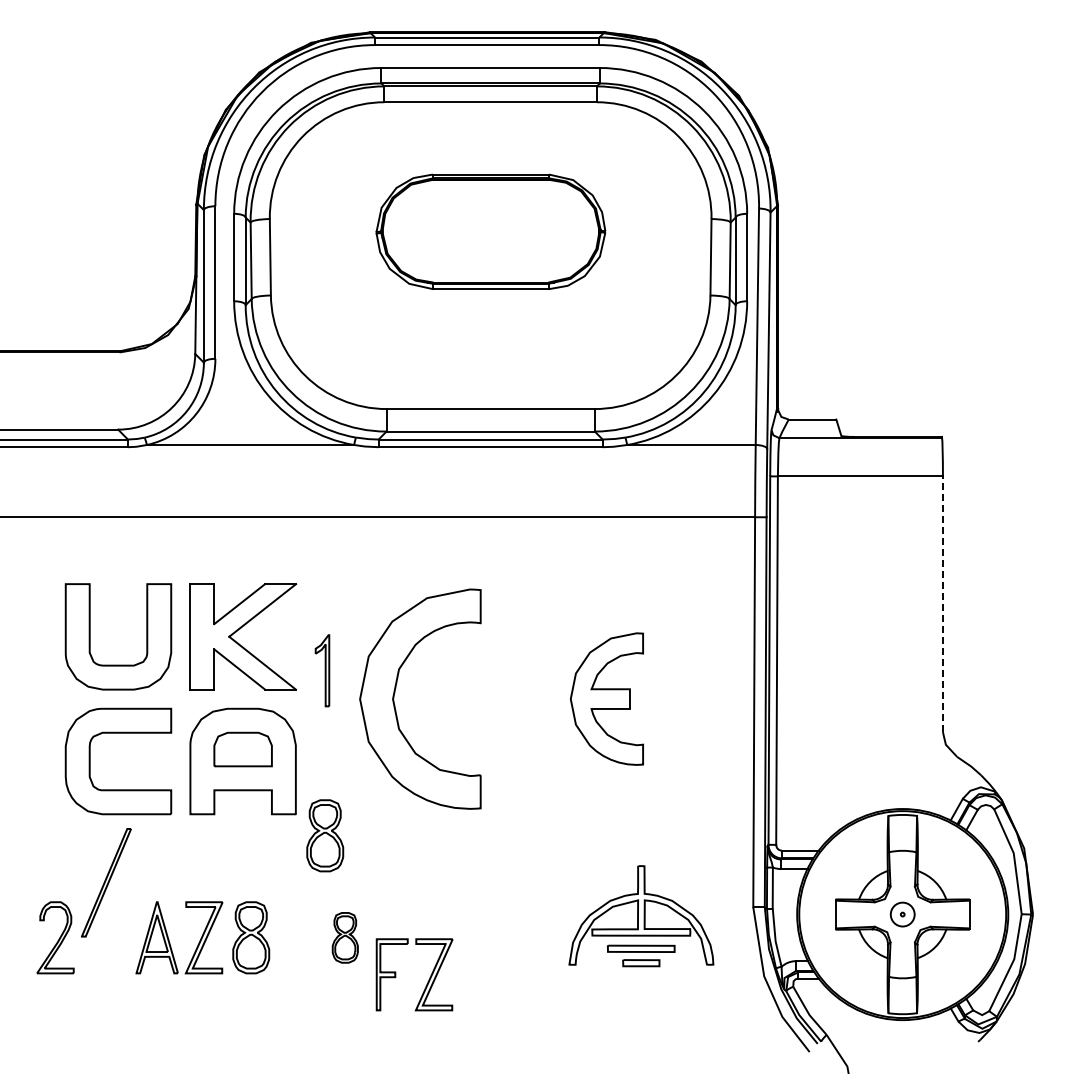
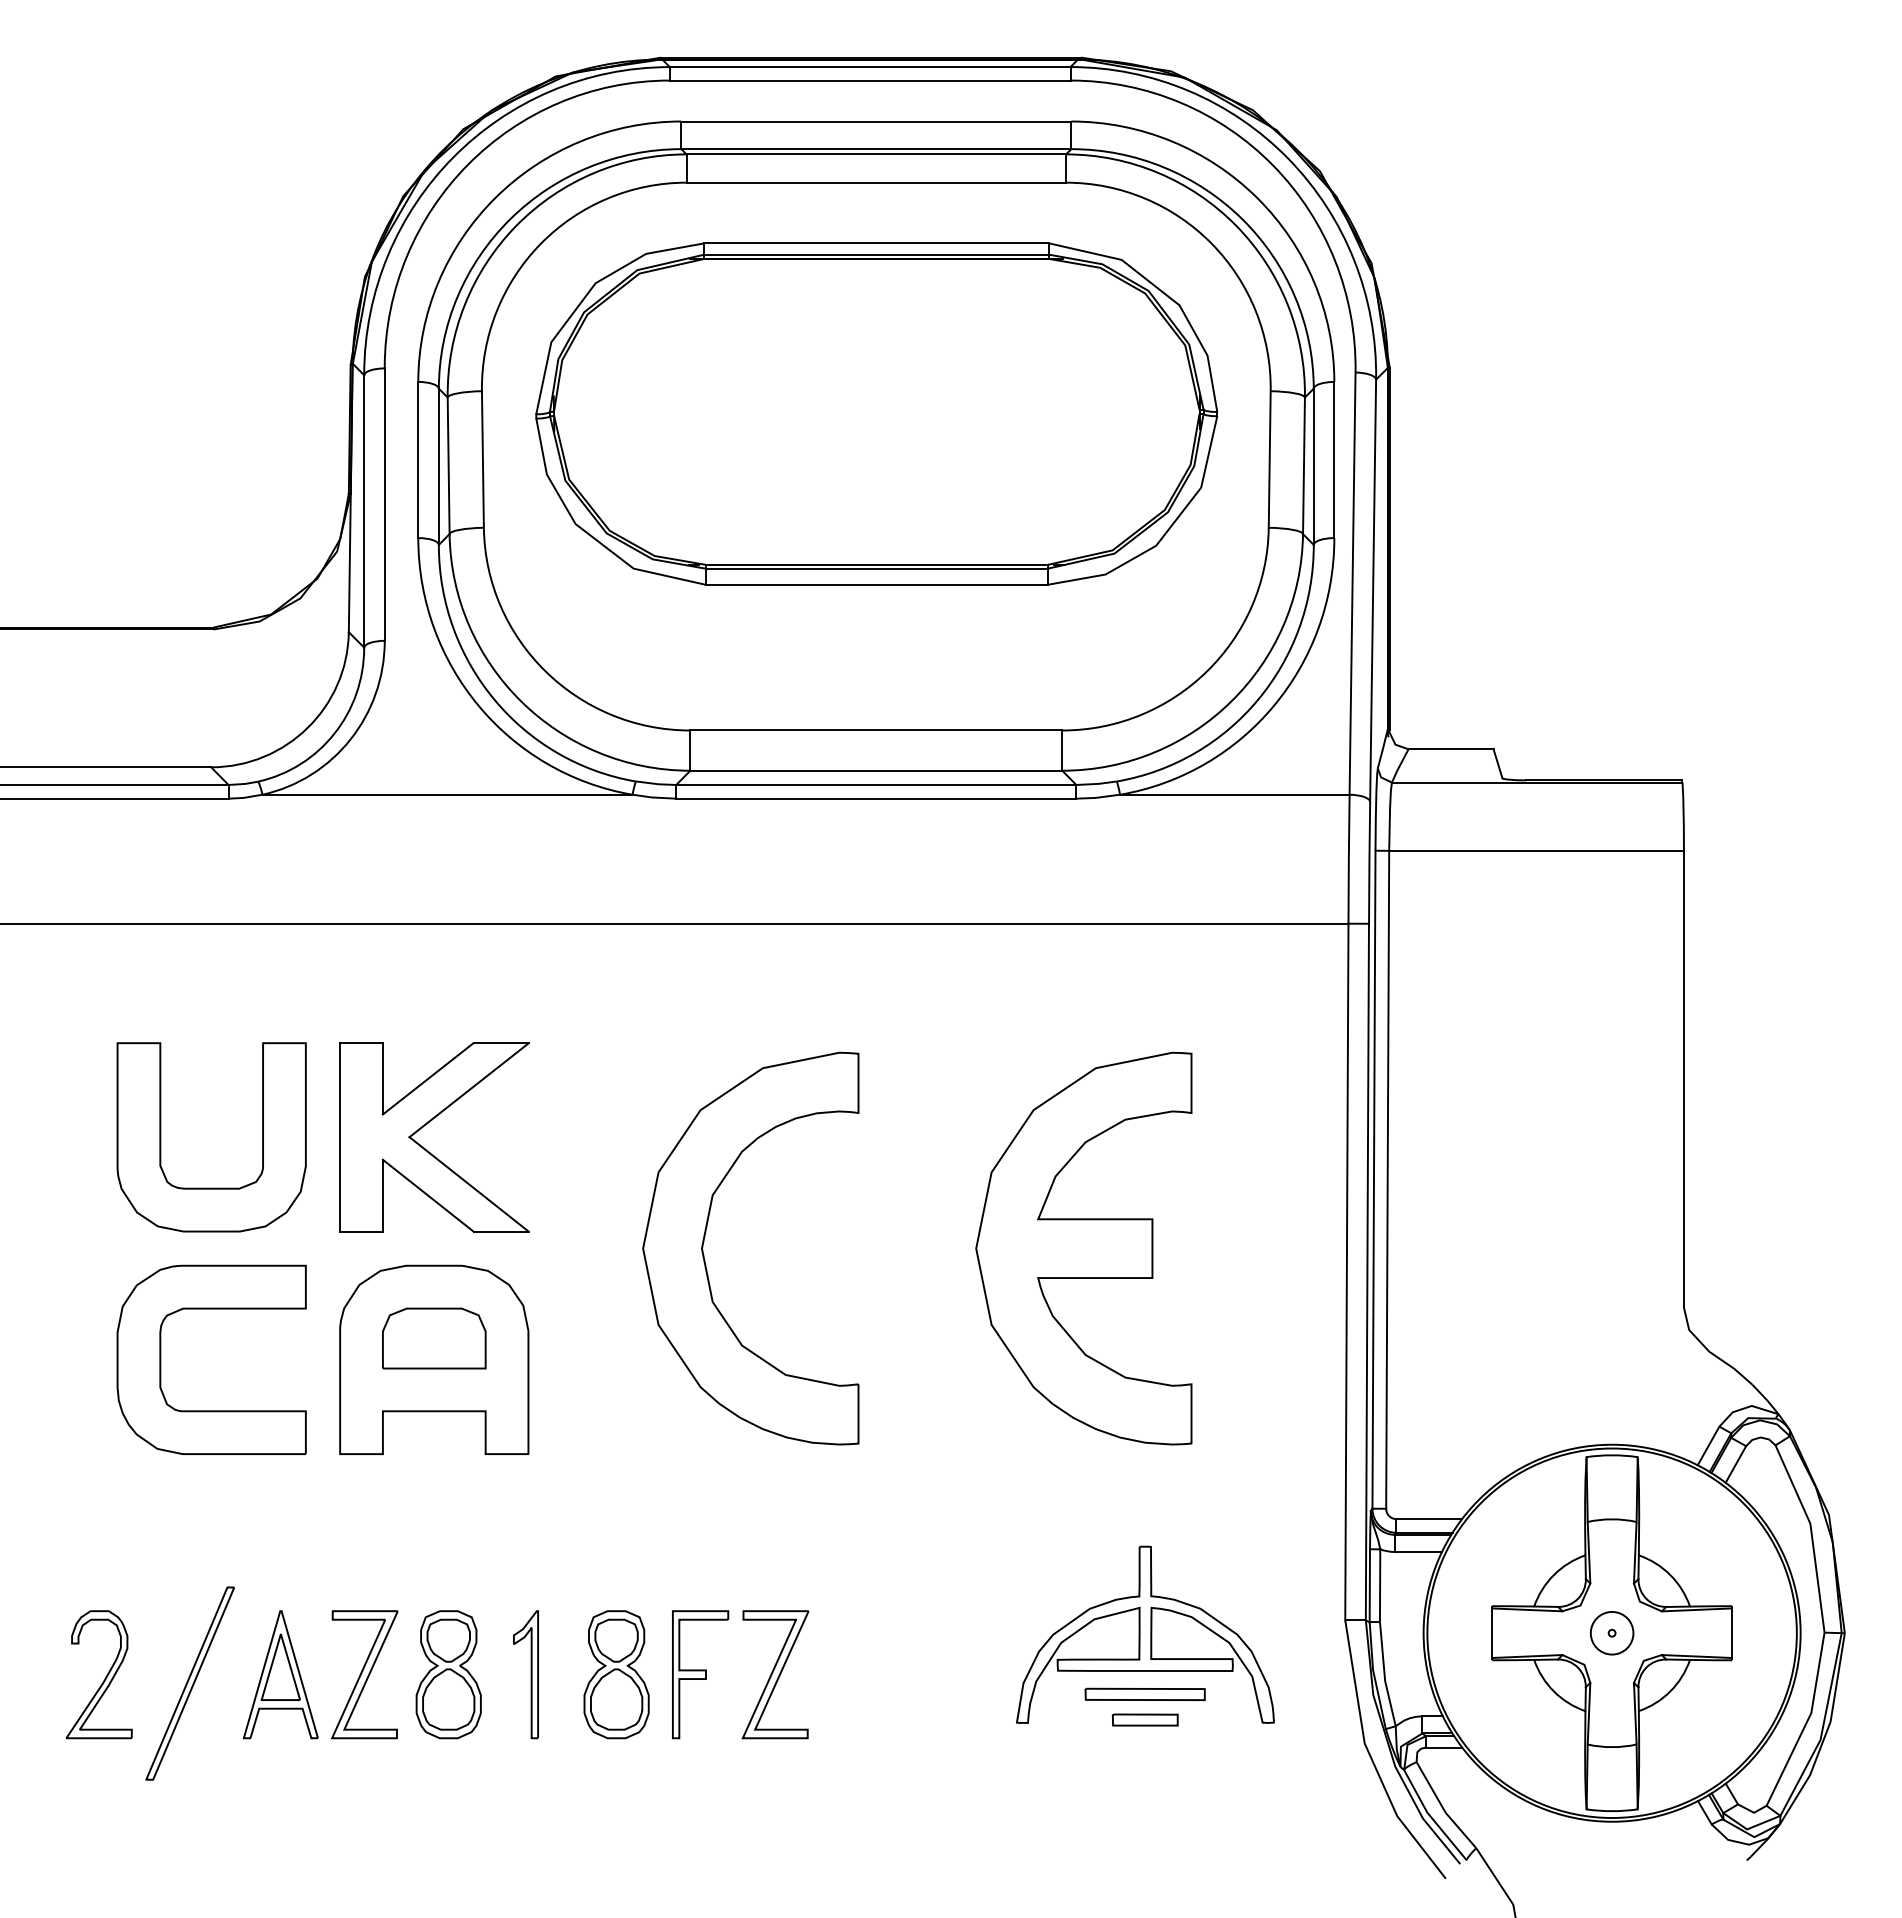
part: (490, 231) -> (876, 413), size x1.67
line: (942, 604) -> (1683, 1079), dashed -> solid
part: (322, 670) -> (526, 1674), moved
part: (606, 698) -> (1083, 1247), size x1.67
part: (325, 835) -> (581, 1492), removed
part: (106, 882) -> (190, 1683), moved
part: (345, 937) -> (617, 1674), size x1.43
part: (427, 981) -> (763, 1686), moved

